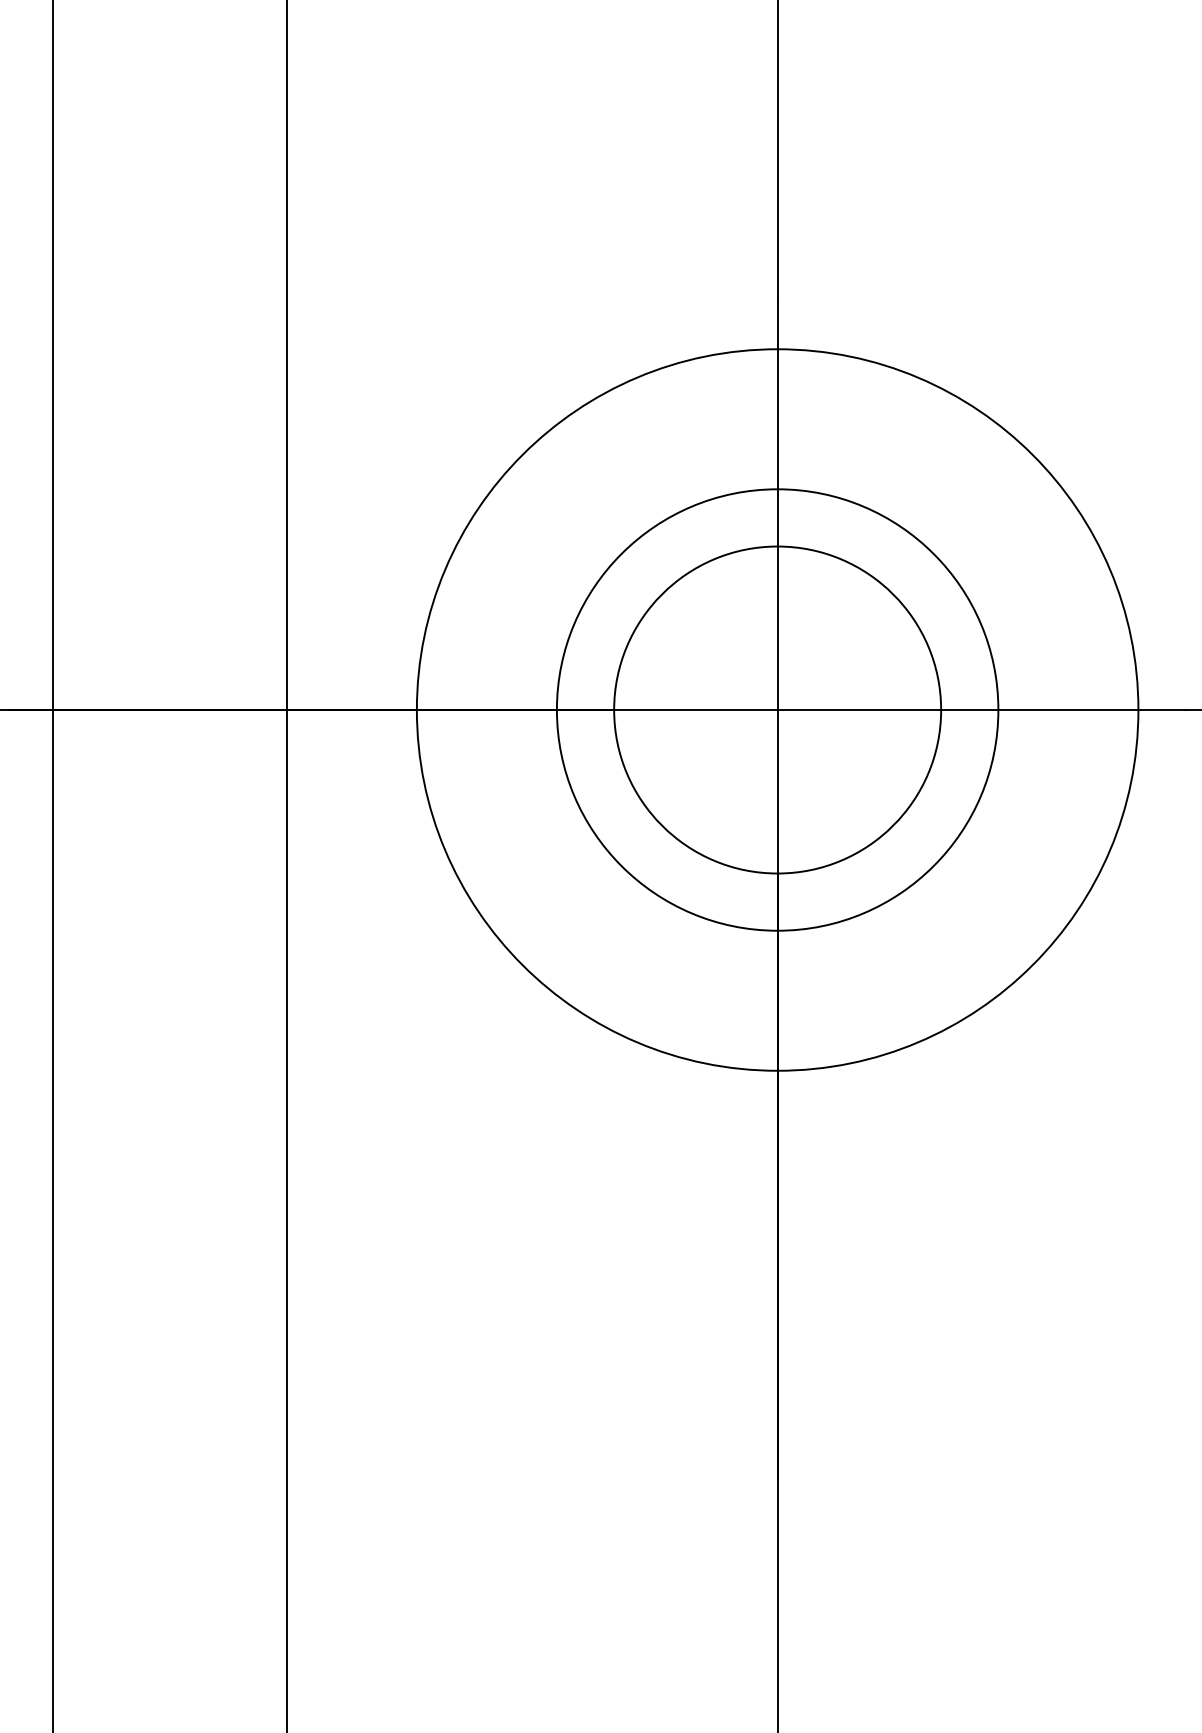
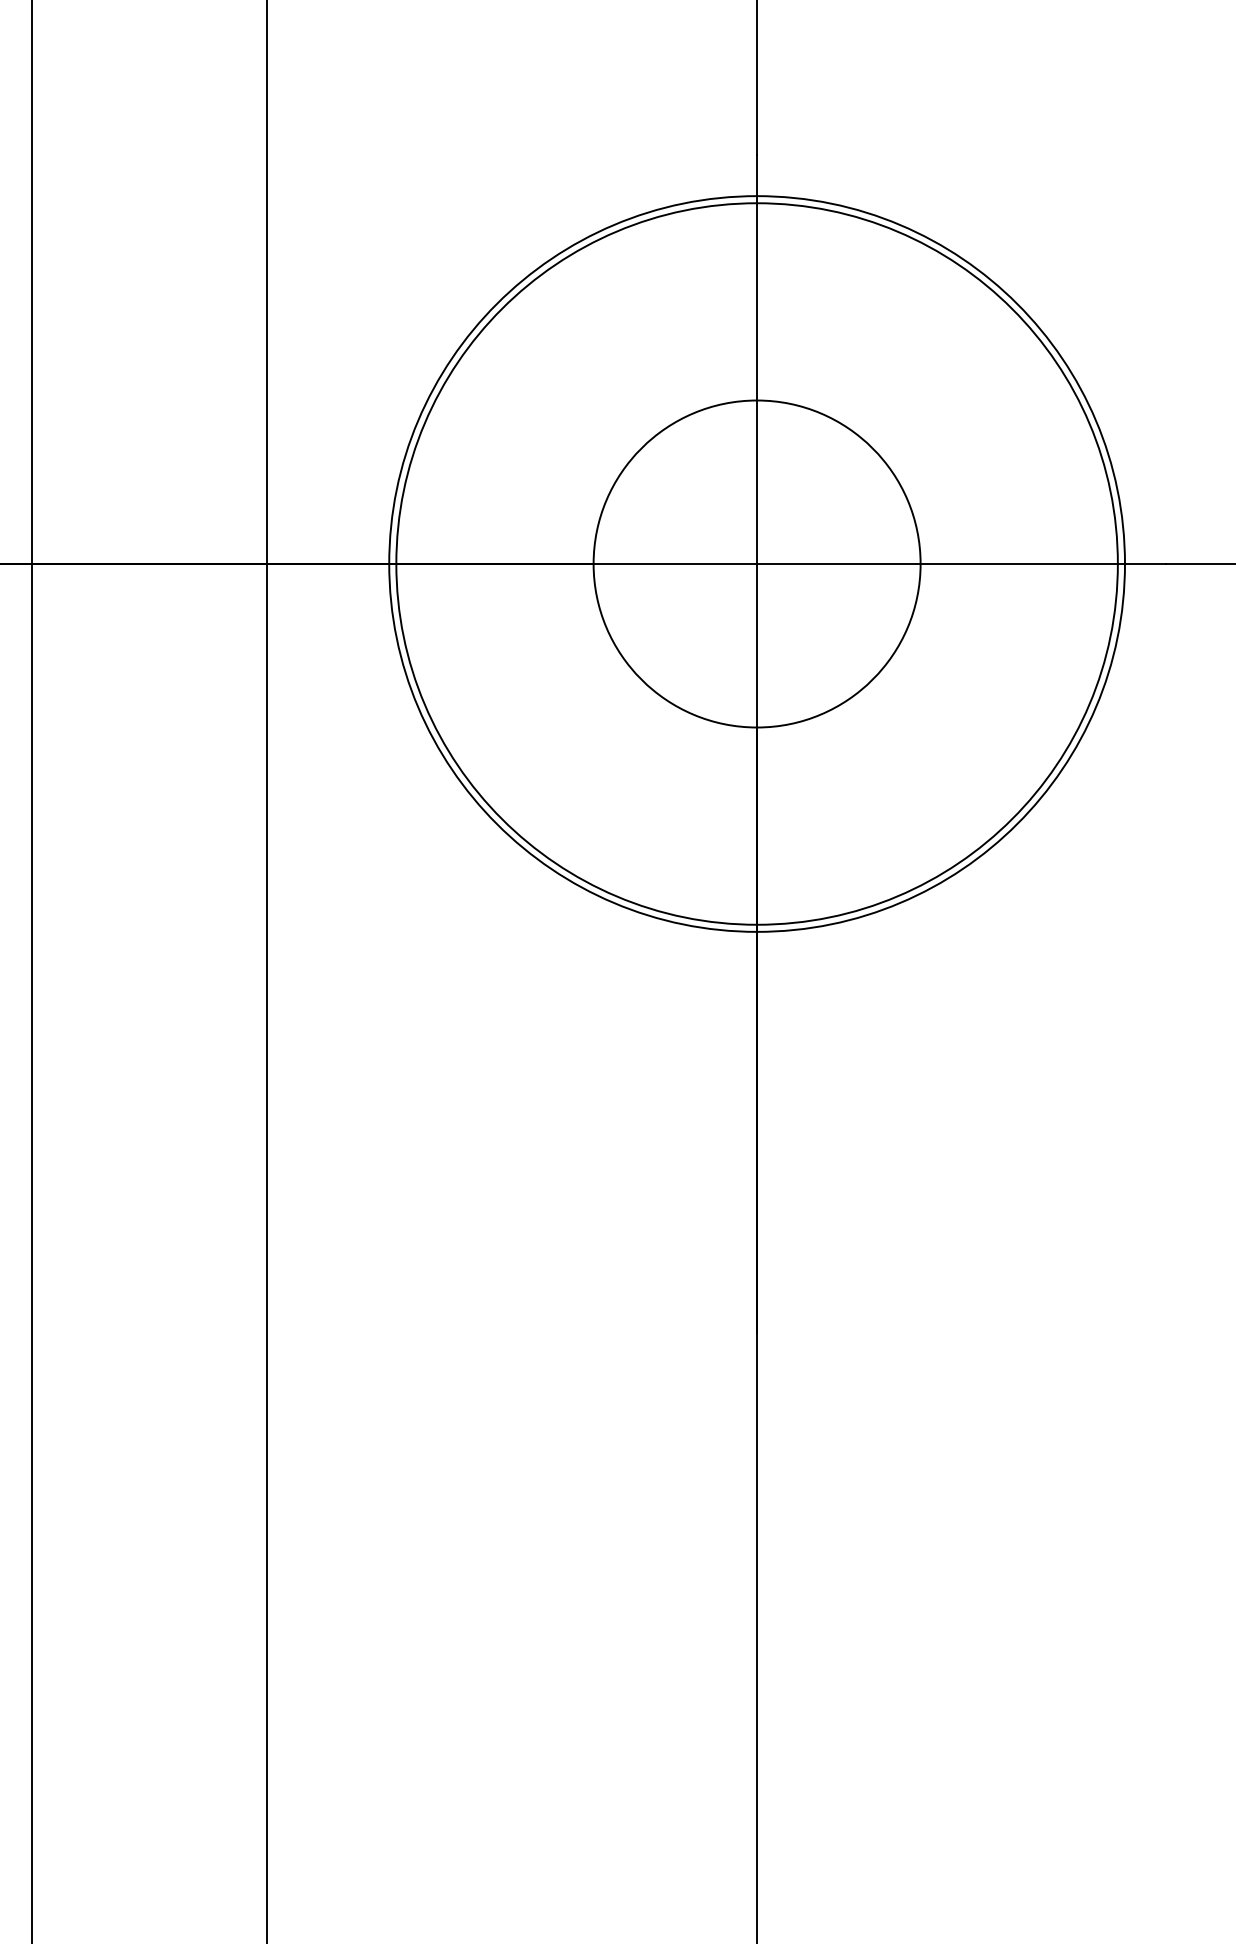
circle: (777, 709) -> (756, 563), size x1.67

